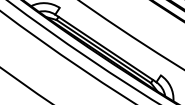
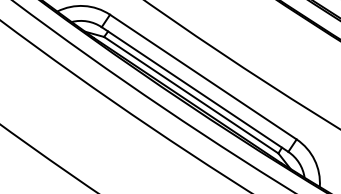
line: (109, 41) -> (201, 76), added

